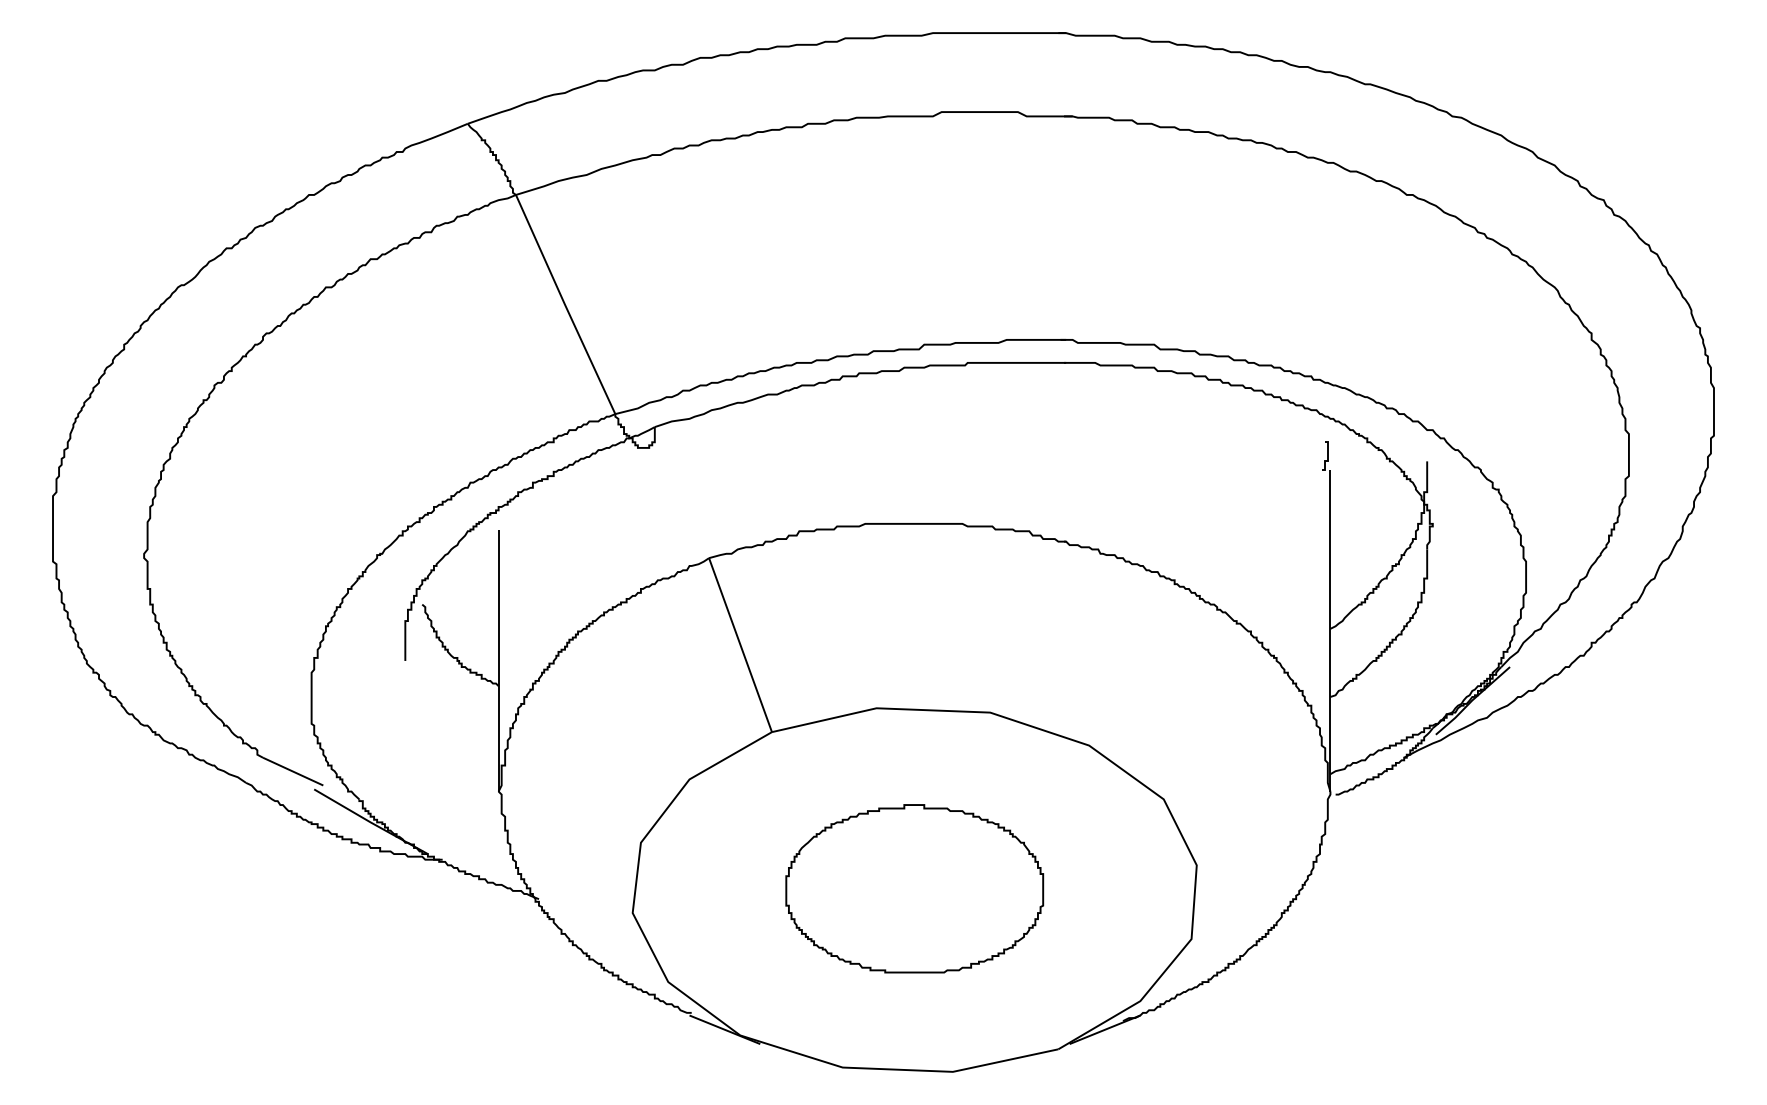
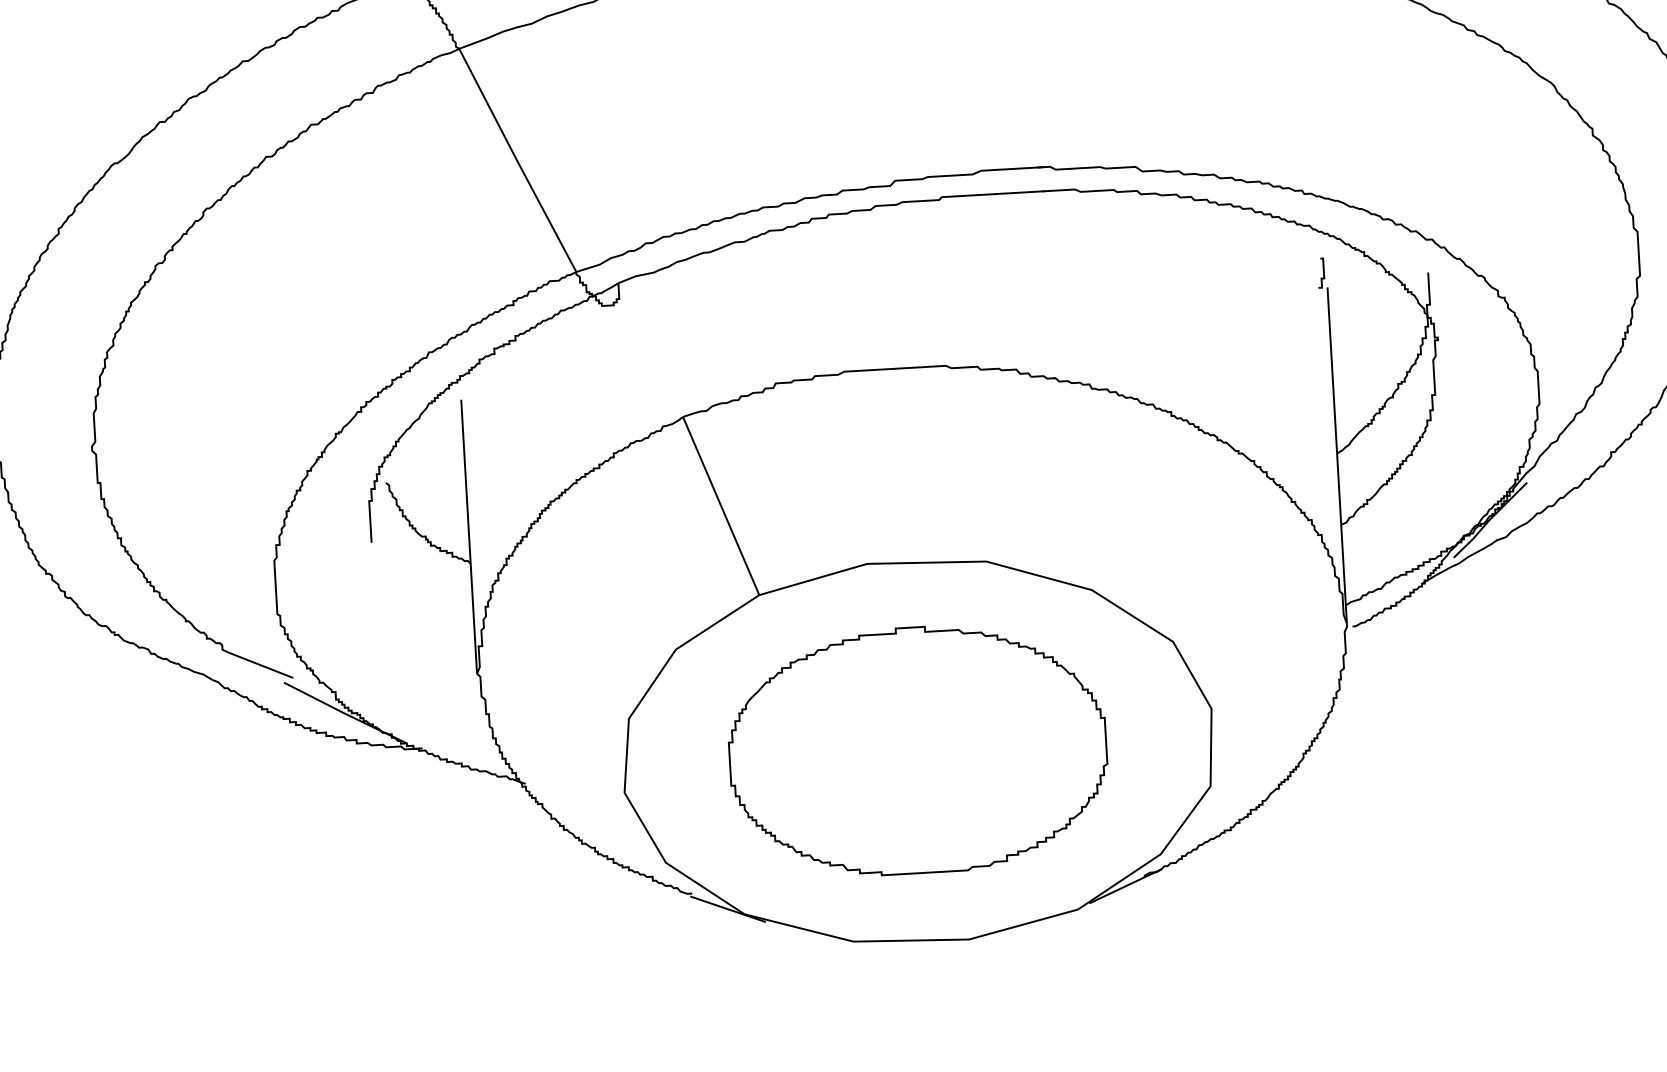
part: (914, 888) -> (917, 750), size x1.4

